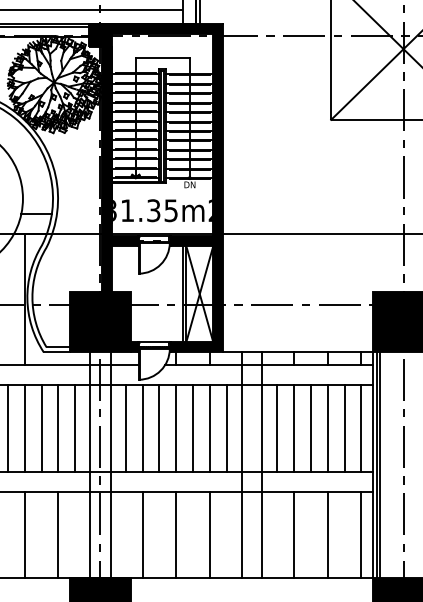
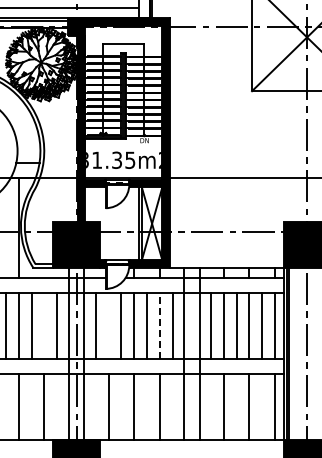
line: (58, 427) -> (44, 325), removed
line: (142, 427) -> (108, 325), removed
line: (209, 429) -> (159, 326), solid -> dashed

